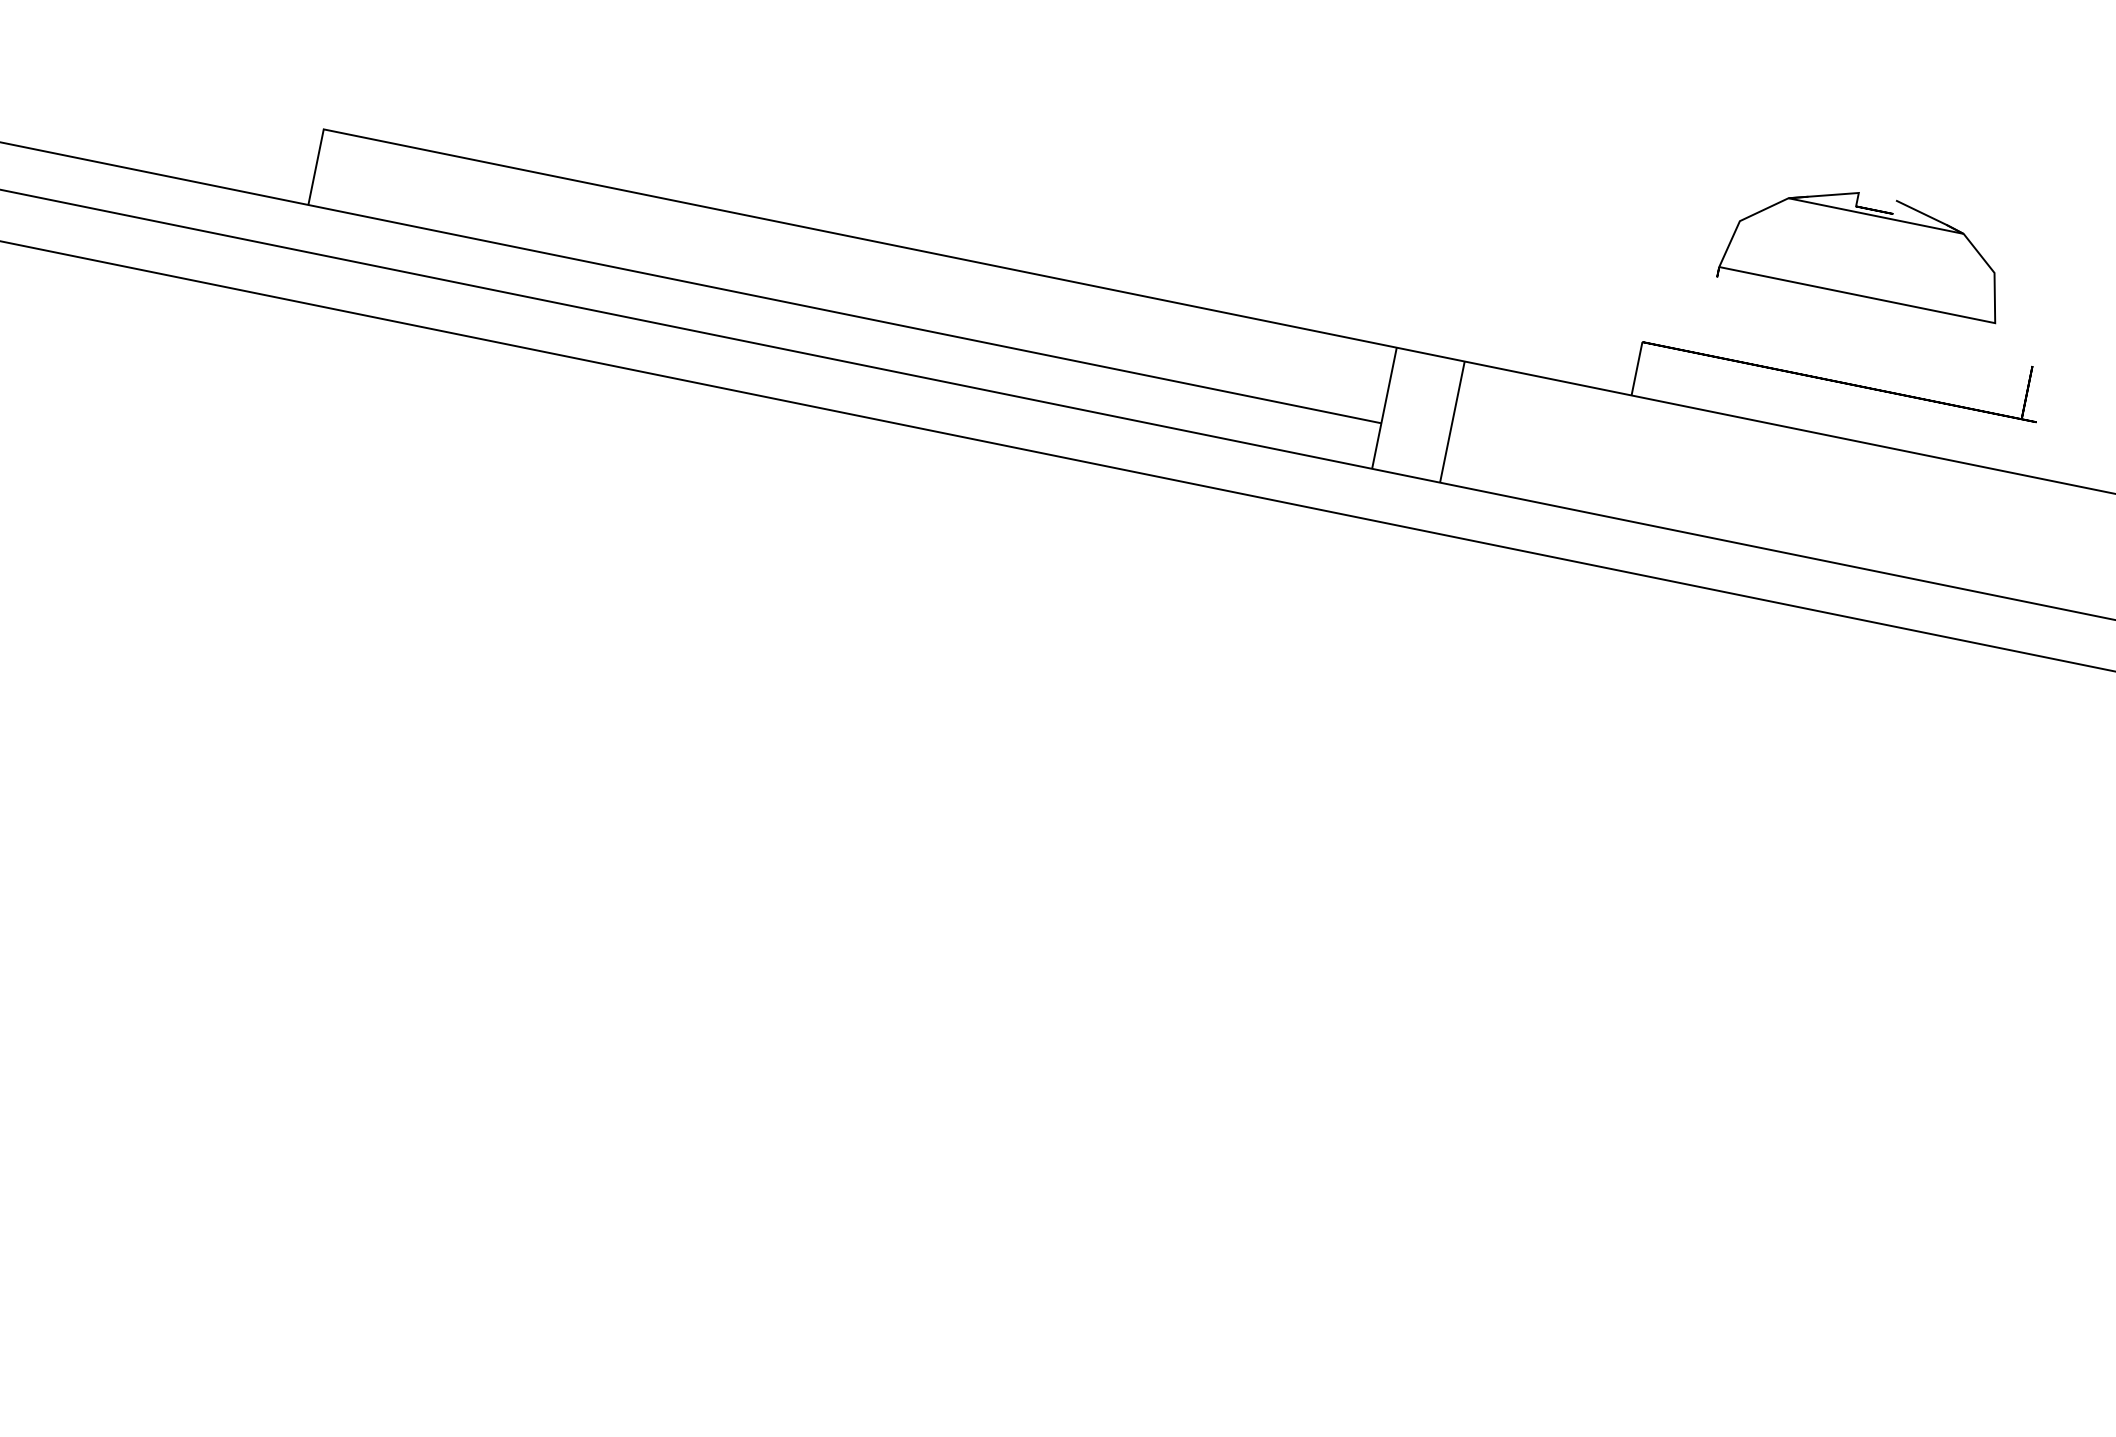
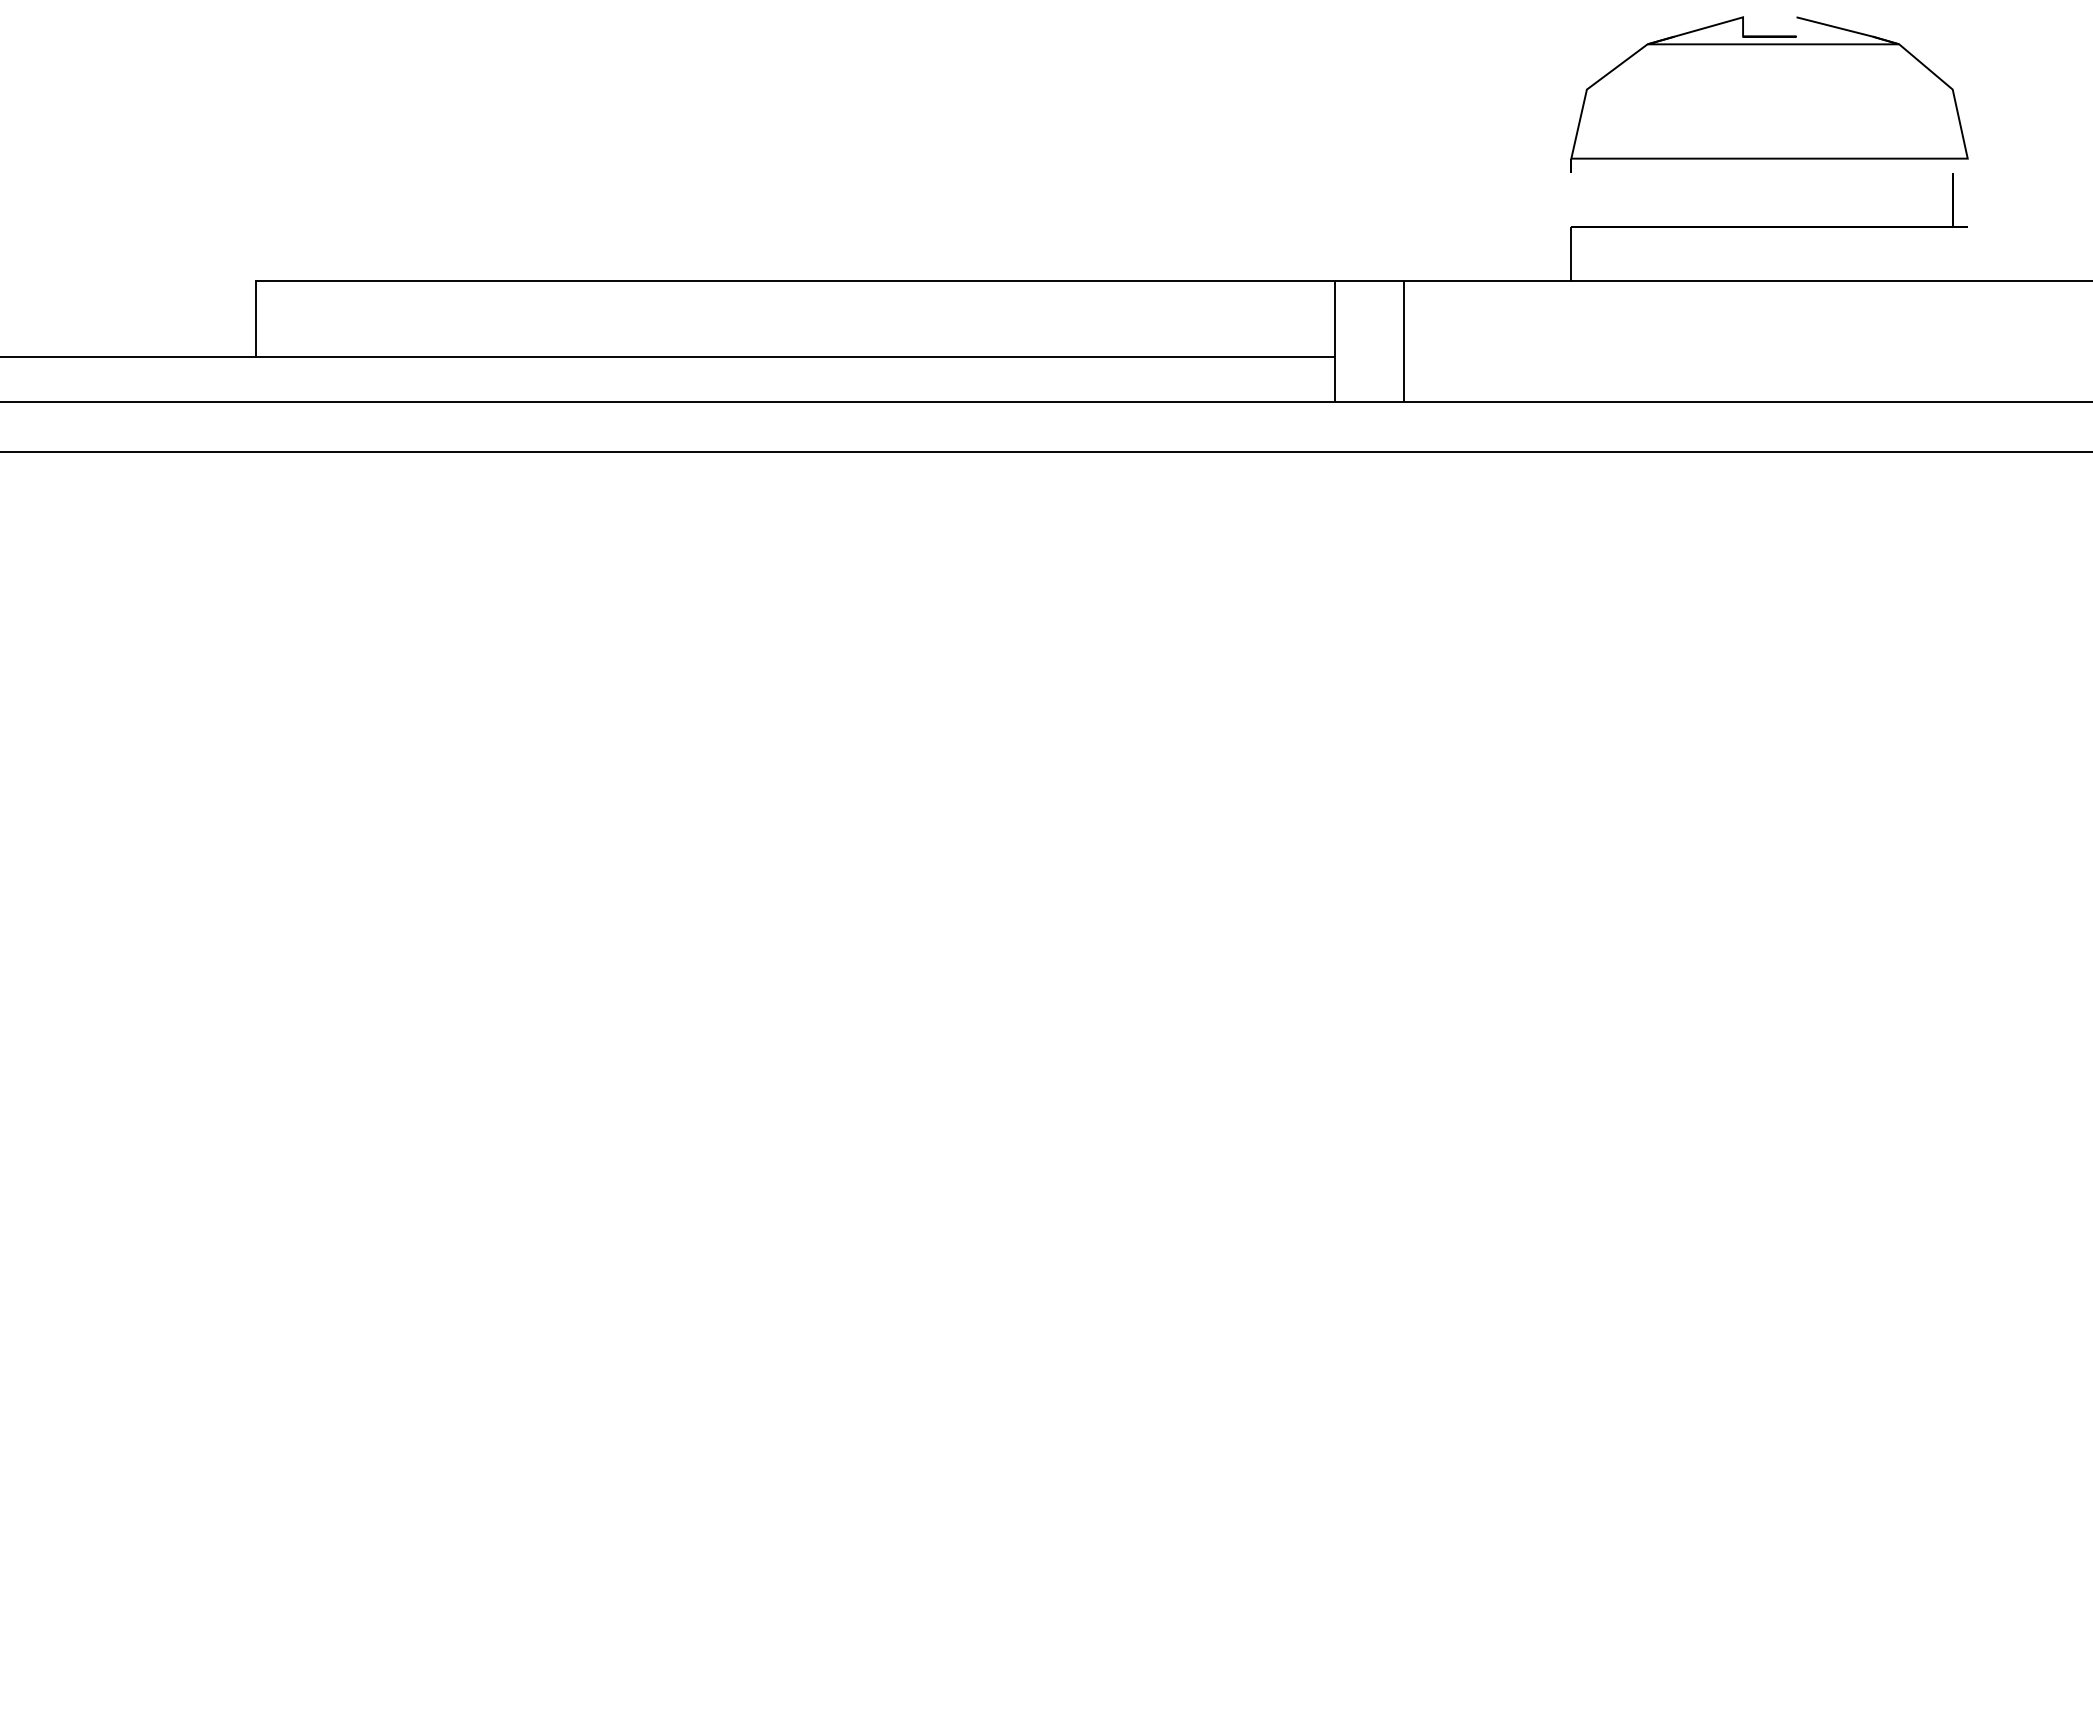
part: (1866, 250) -> (1769, 94), size x1.43

